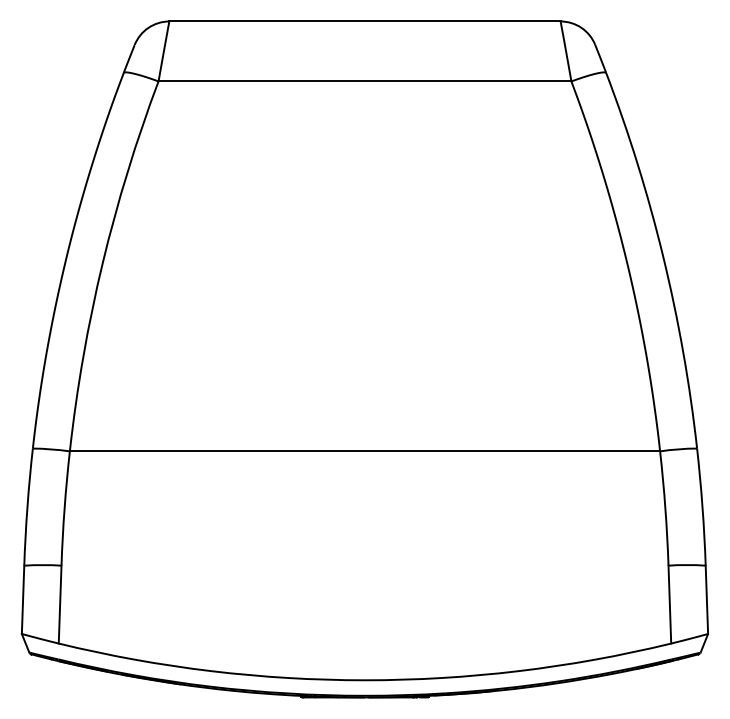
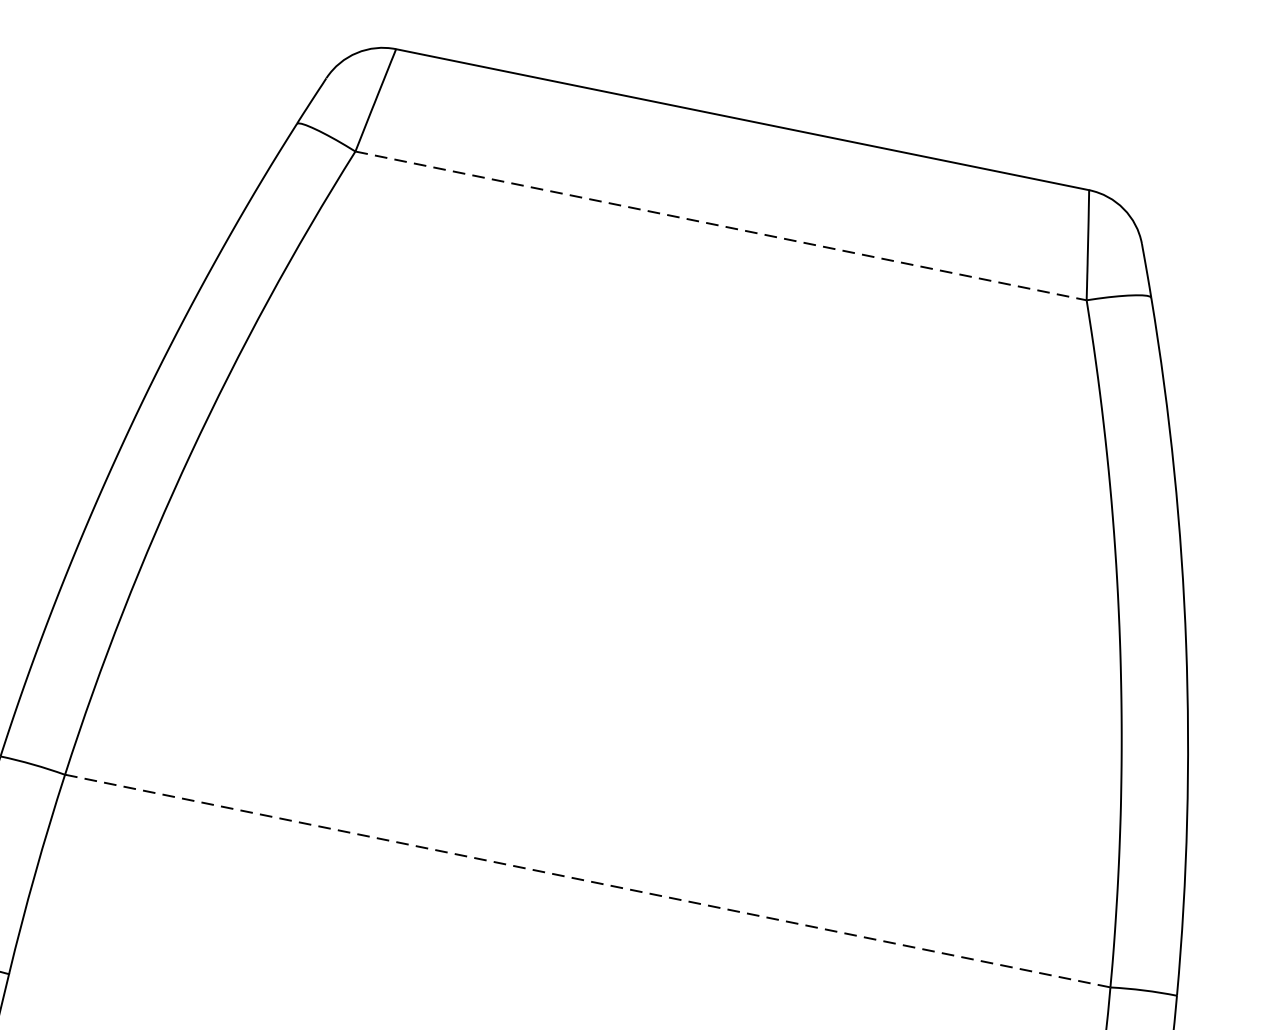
line: (365, 81) -> (721, 226), solid -> dashed
line: (365, 451) -> (588, 881), solid -> dashed

